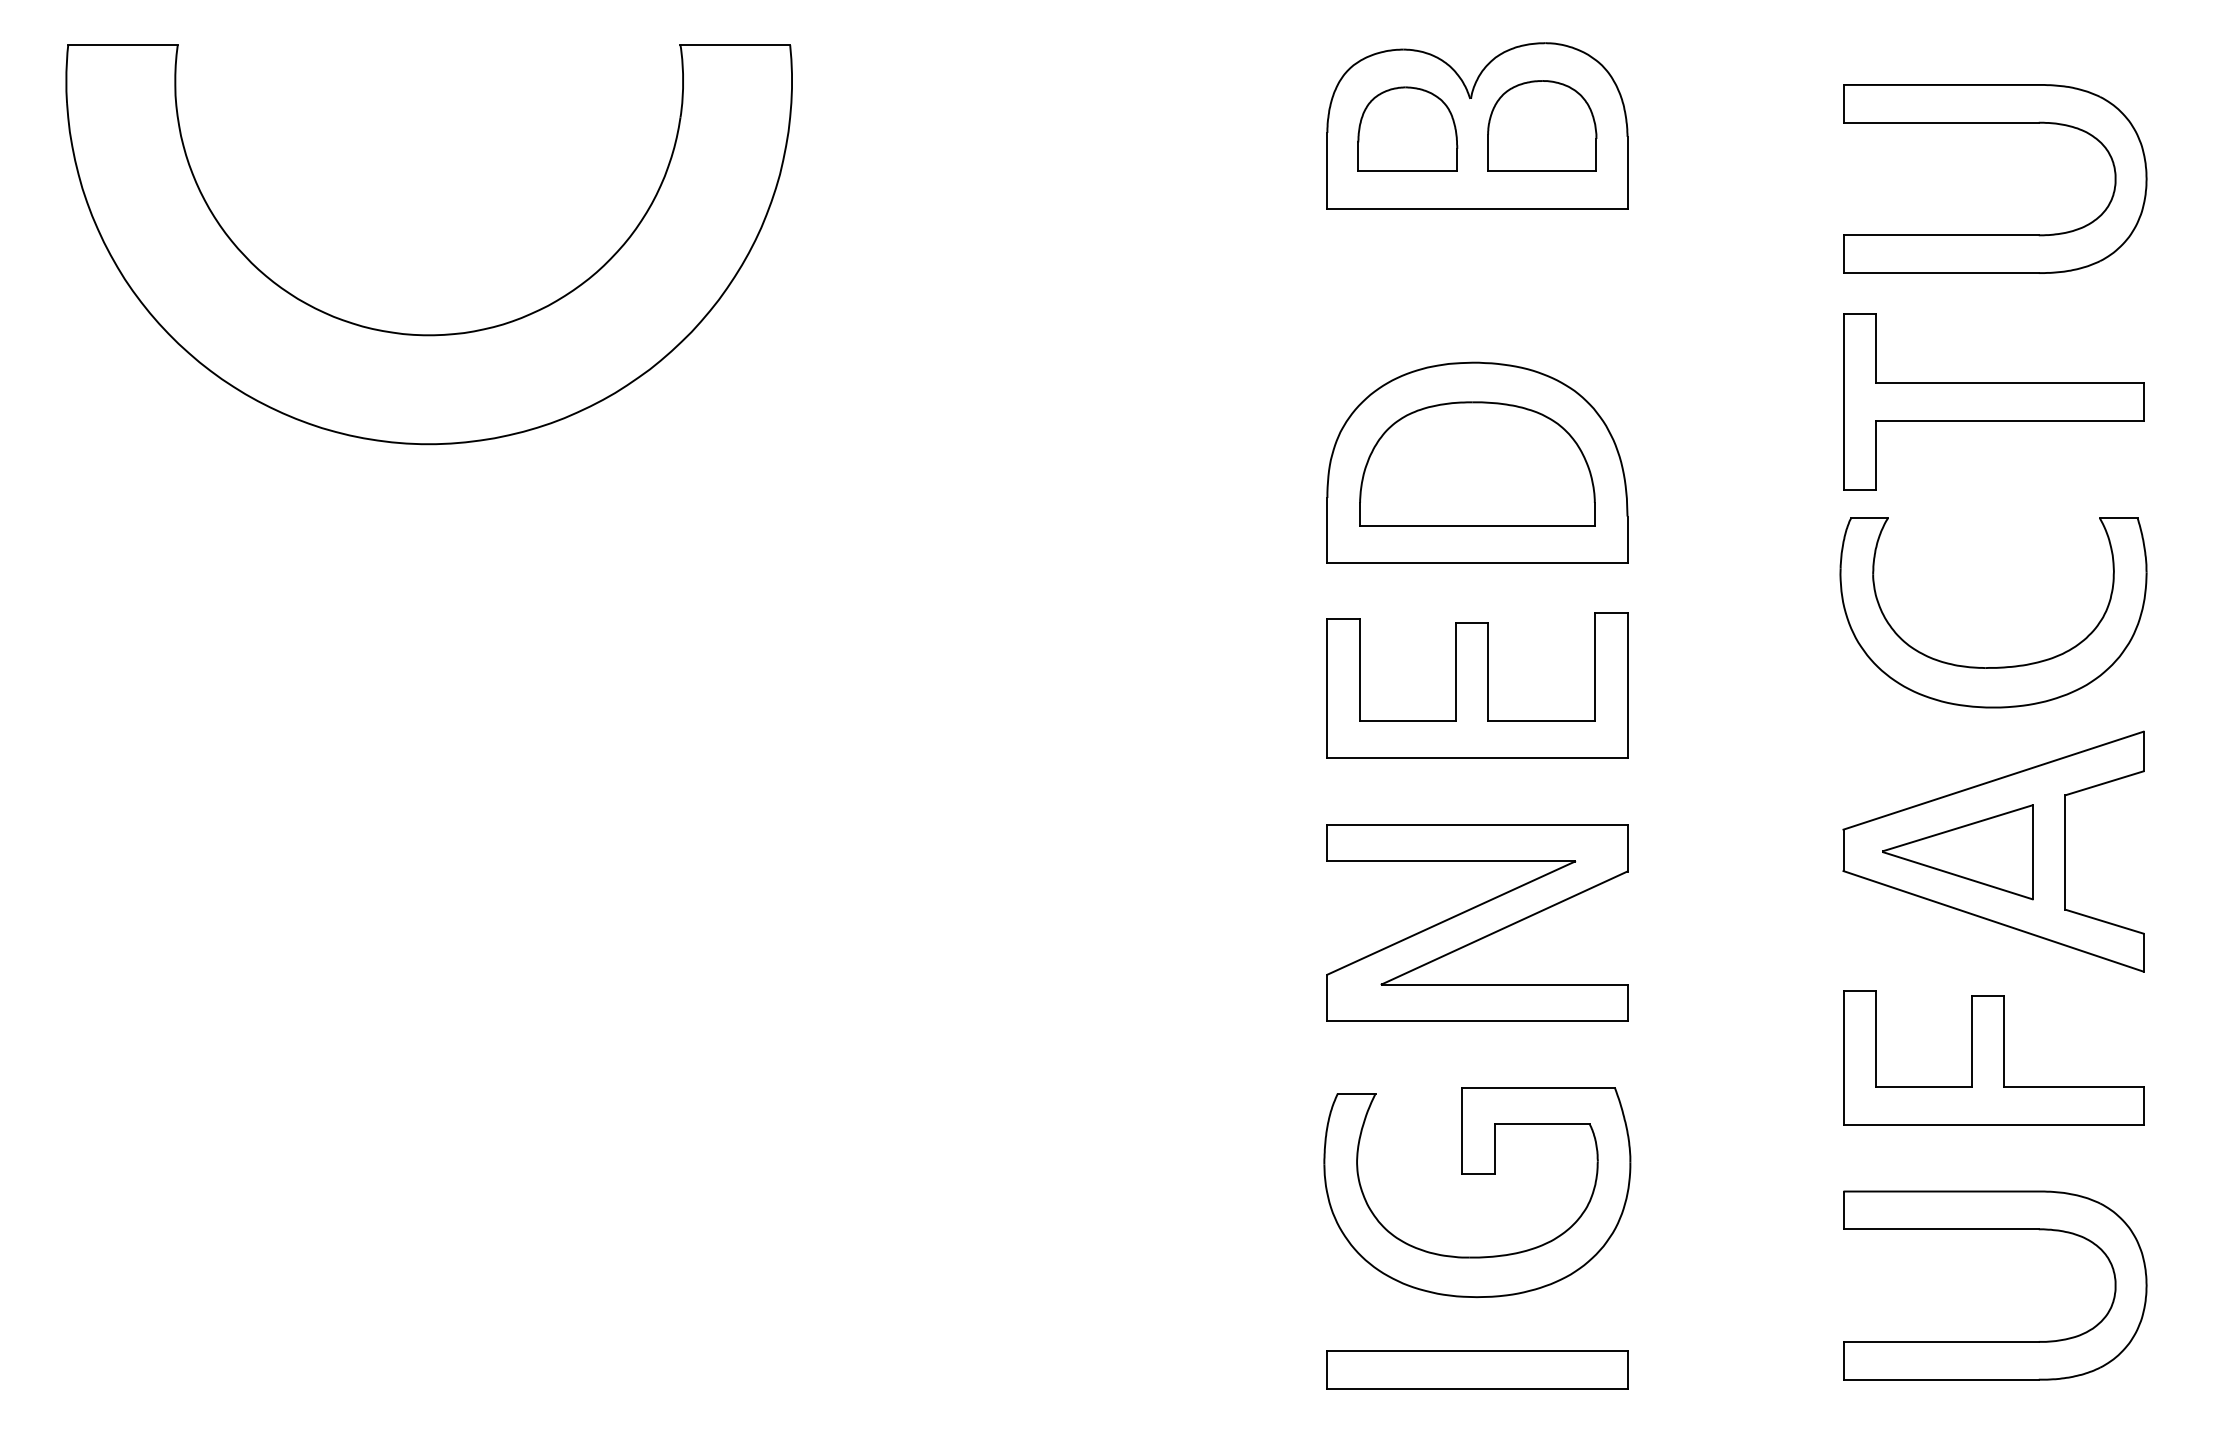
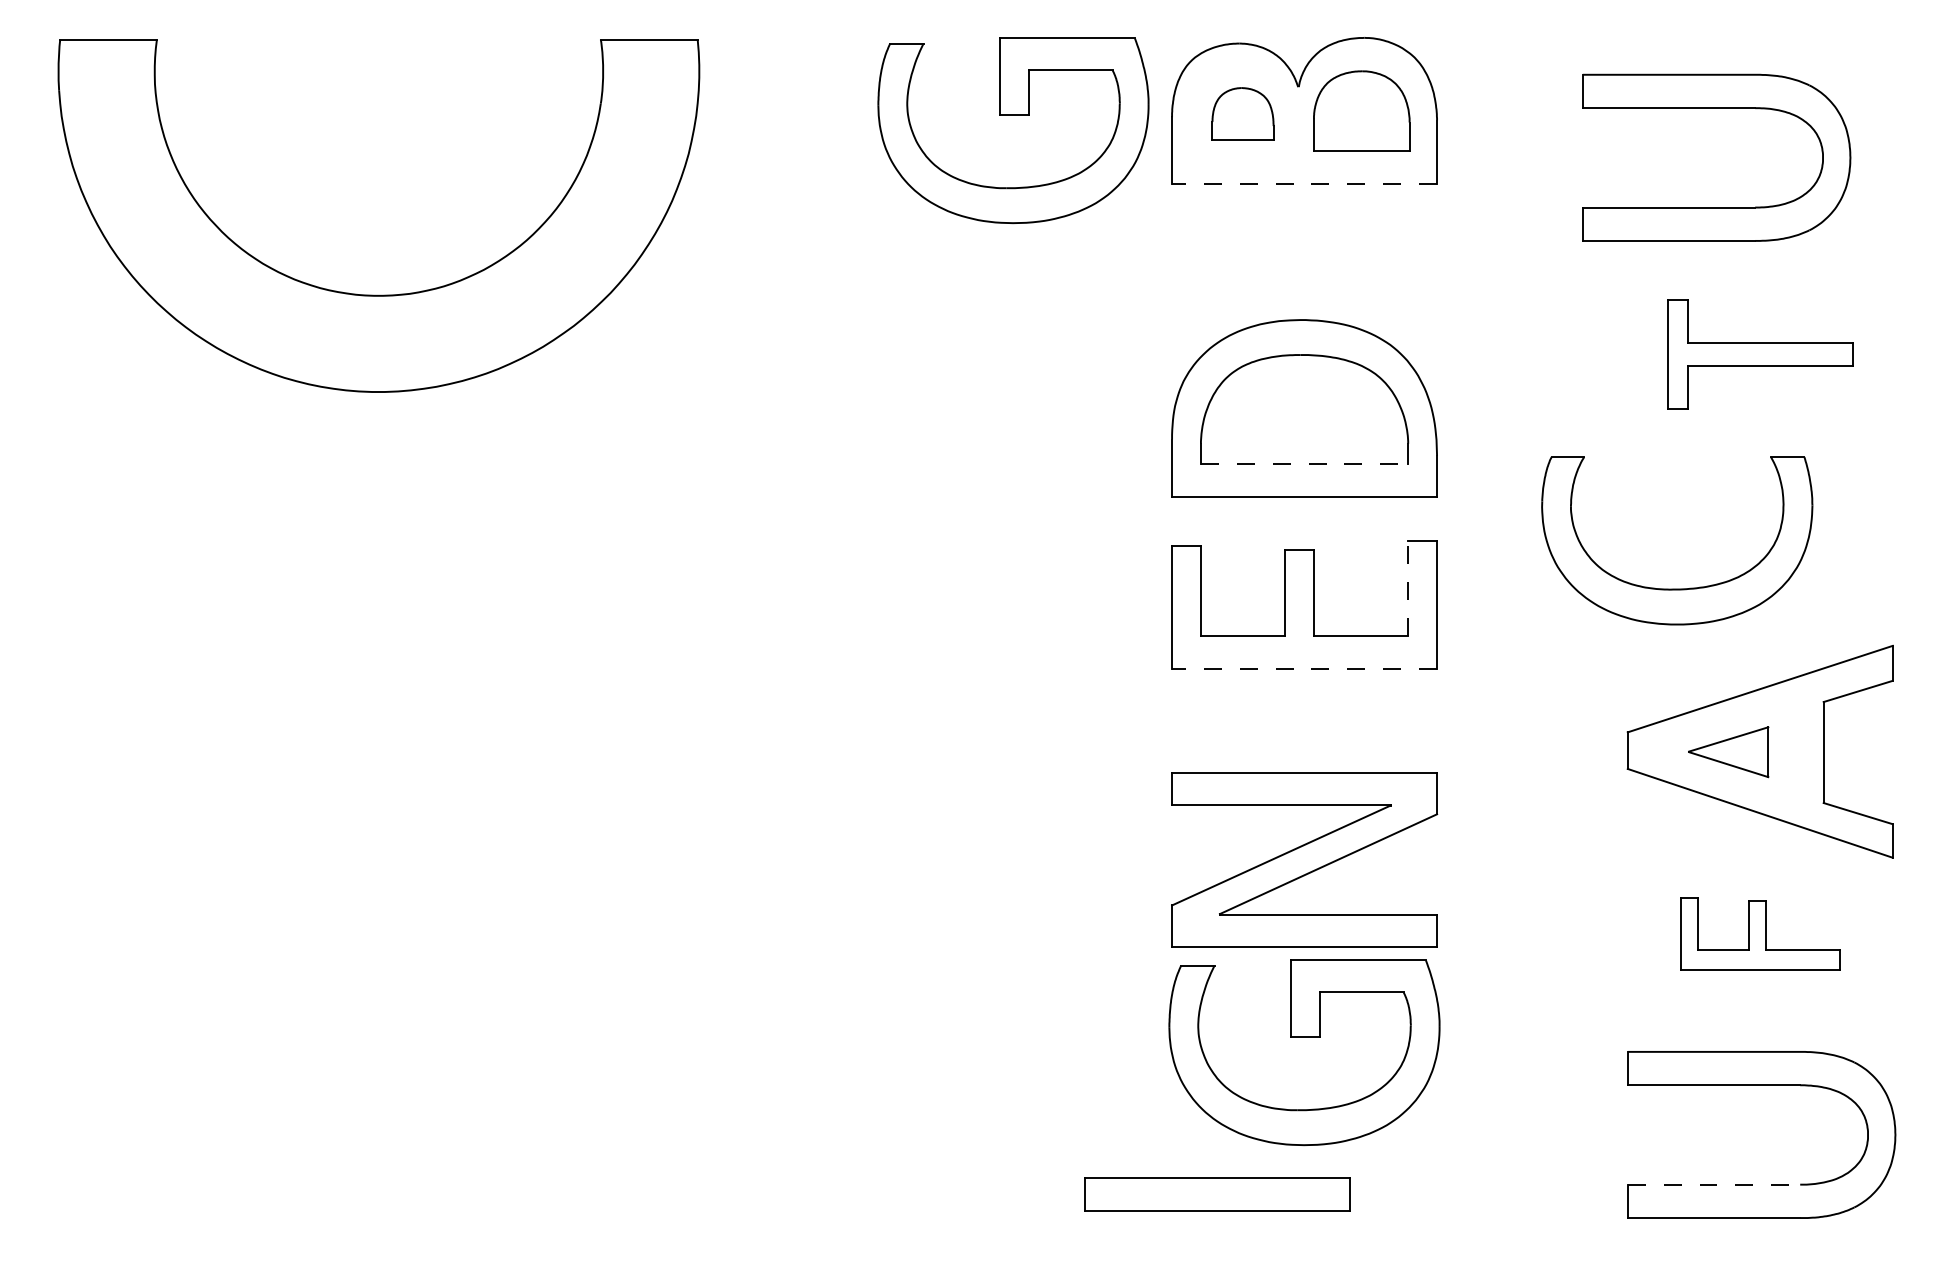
part: (1994, 123) -> (1716, 108), moved
part: (1407, 128) -> (1242, 113), size x0.7
part: (1147, 131) -> (1013, 115), added
line: (1477, 209) -> (1304, 184), solid -> dashed
part: (1993, 401) -> (1760, 354), size x0.7
line: (1477, 525) -> (1304, 463), solid -> dashed
line: (1595, 666) -> (1408, 588), solid -> dashed
part: (1993, 666) -> (1677, 588), moved
line: (1477, 758) -> (1304, 669), solid -> dashed
part: (1957, 851) -> (1728, 751), size x0.6
part: (1477, 922) -> (1304, 859), moved
part: (1993, 1057) -> (1760, 933), size x0.6
line: (1941, 1341) -> (1714, 1184), solid -> dashed
part: (1477, 1370) -> (1217, 1194), moved

